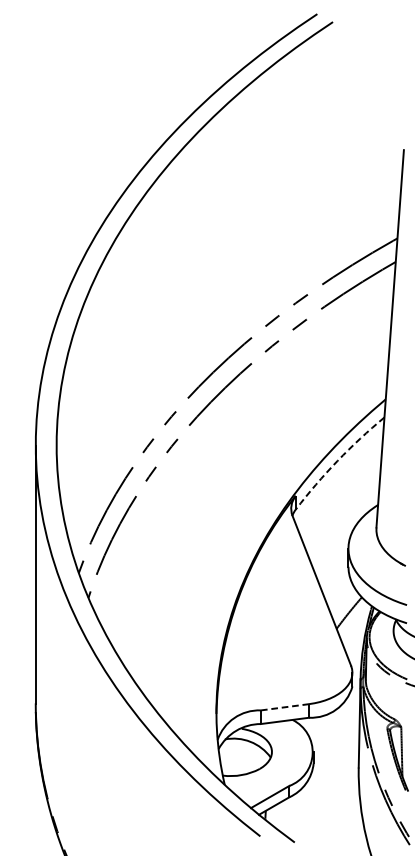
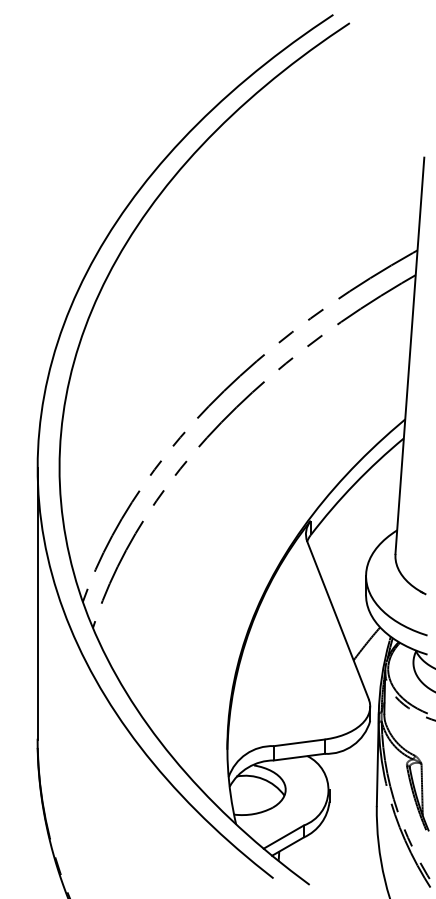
arc: (337, 461) -> (354, 484), dashed -> solid
line: (285, 706) -> (299, 742), dashed -> solid

